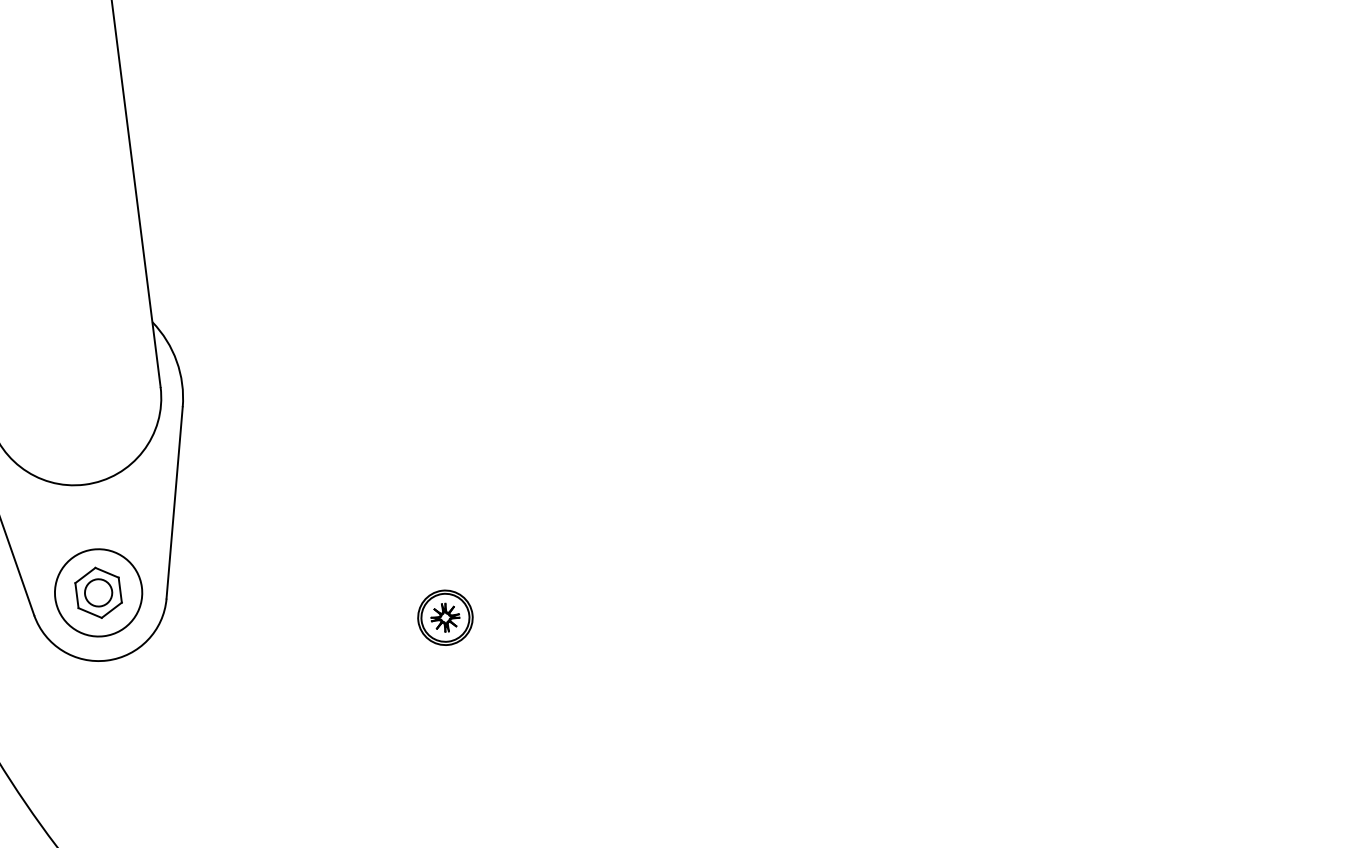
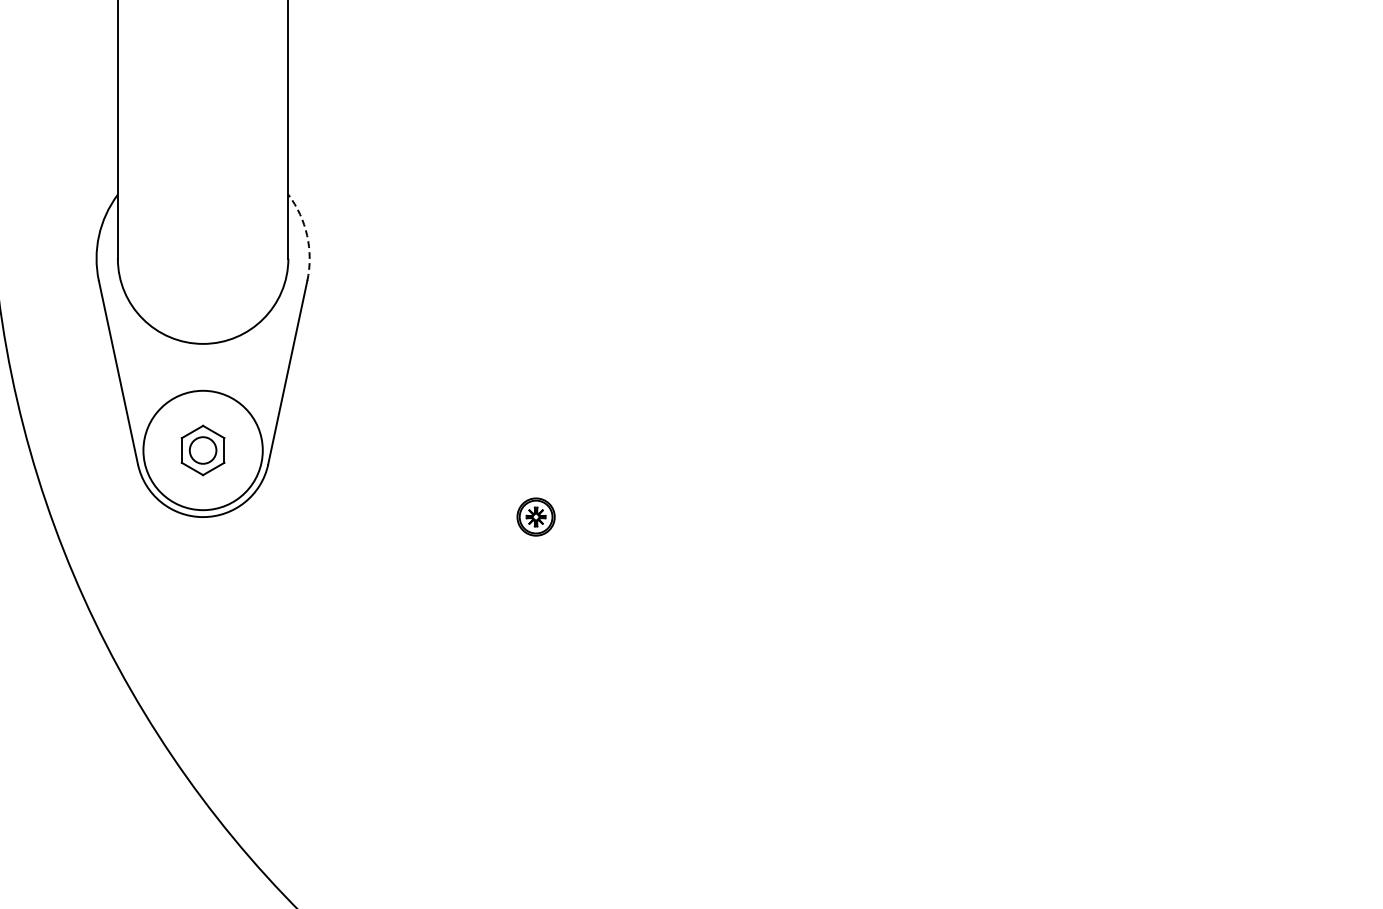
arc: (177, 361) -> (307, 235), solid -> dashed
circle: (97, 592) -> (202, 450), size x1.4
part: (444, 617) -> (535, 516), size x0.7

